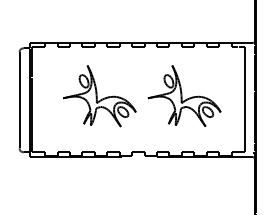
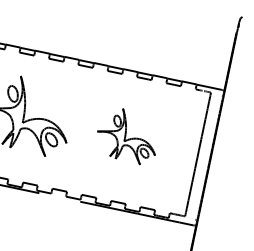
part: (184, 95) -> (128, 135), size x0.7

